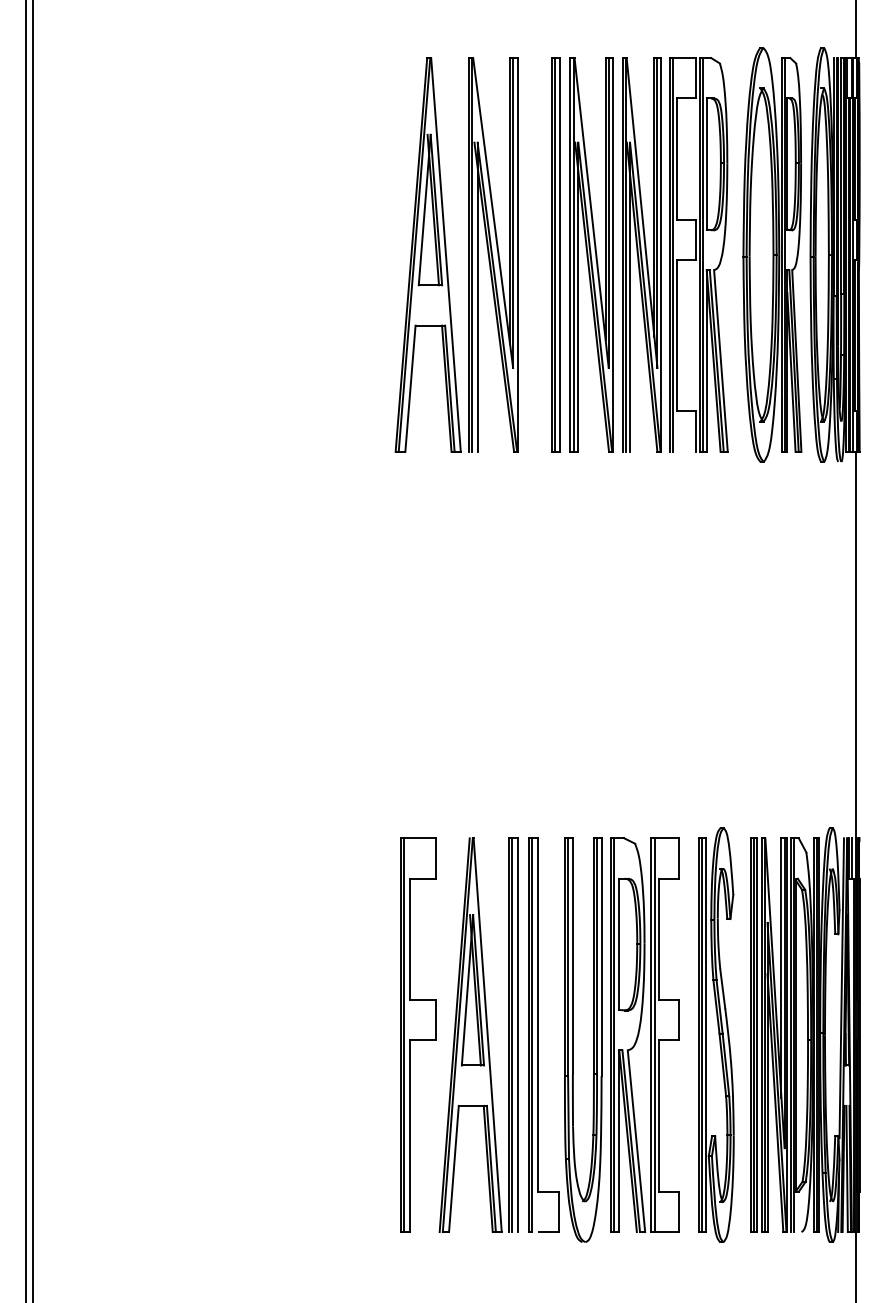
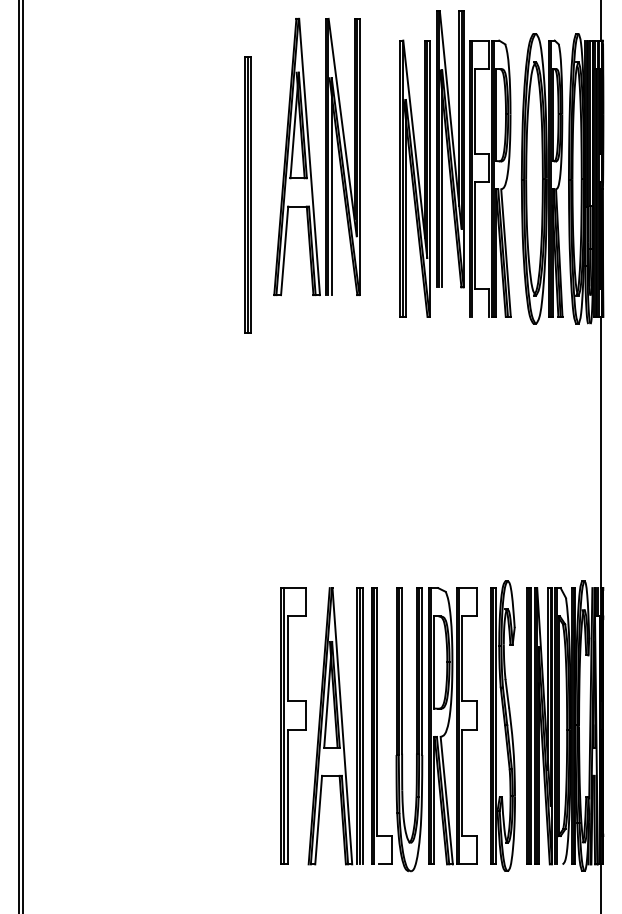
part: (555, 254) -> (248, 194), moved
part: (641, 254) -> (450, 148), moved
part: (447, 257) -> (310, 158), moved

